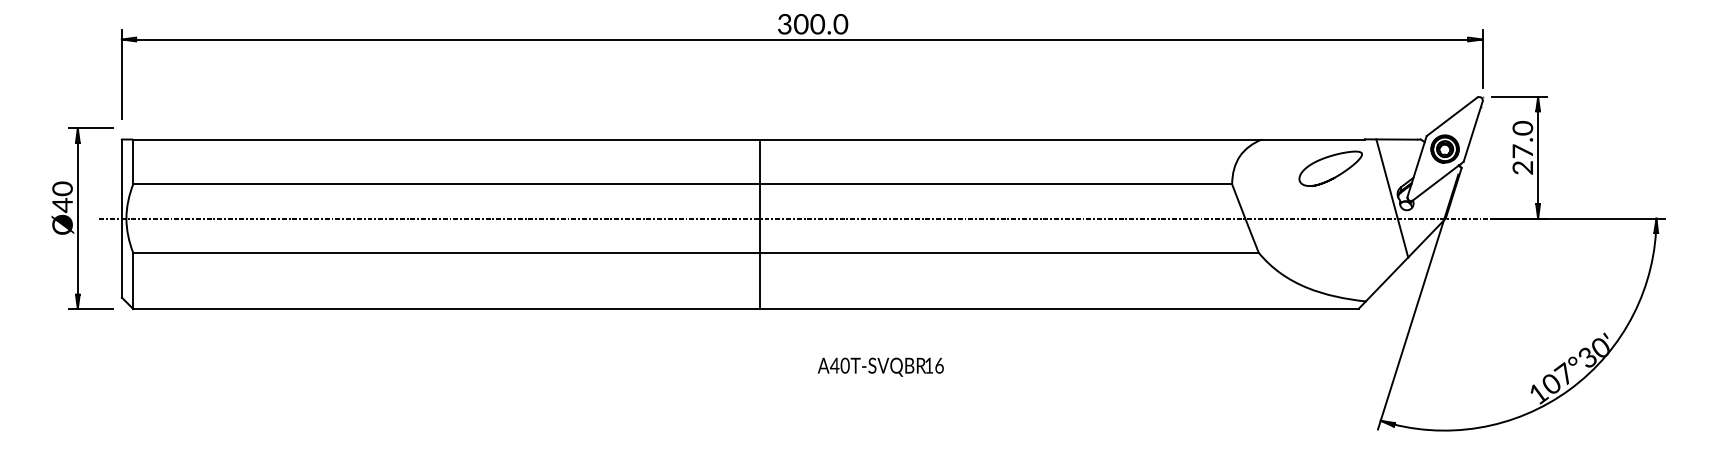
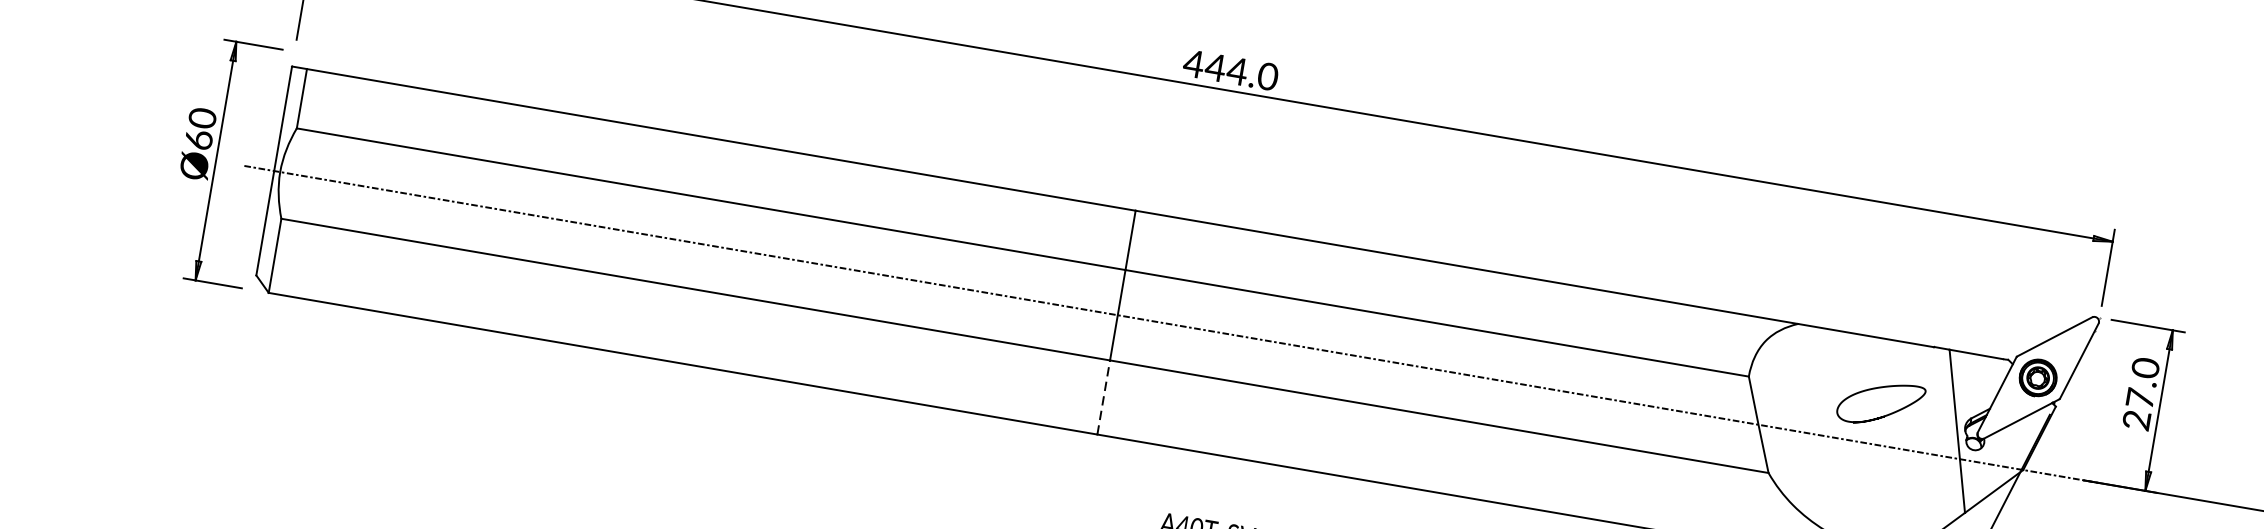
text: (801, 23) -> (1216, 66), 300.0 -> 444.0
curve: (1334, 176) -> (1884, 414), moved
text: (62, 204) -> (198, 138), Ø40 -> Ø60
line: (760, 280) -> (1103, 397), solid -> dashed

